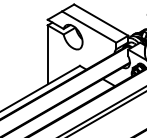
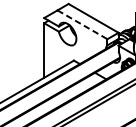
line: (89, 27) -> (82, 25), solid -> dashed

